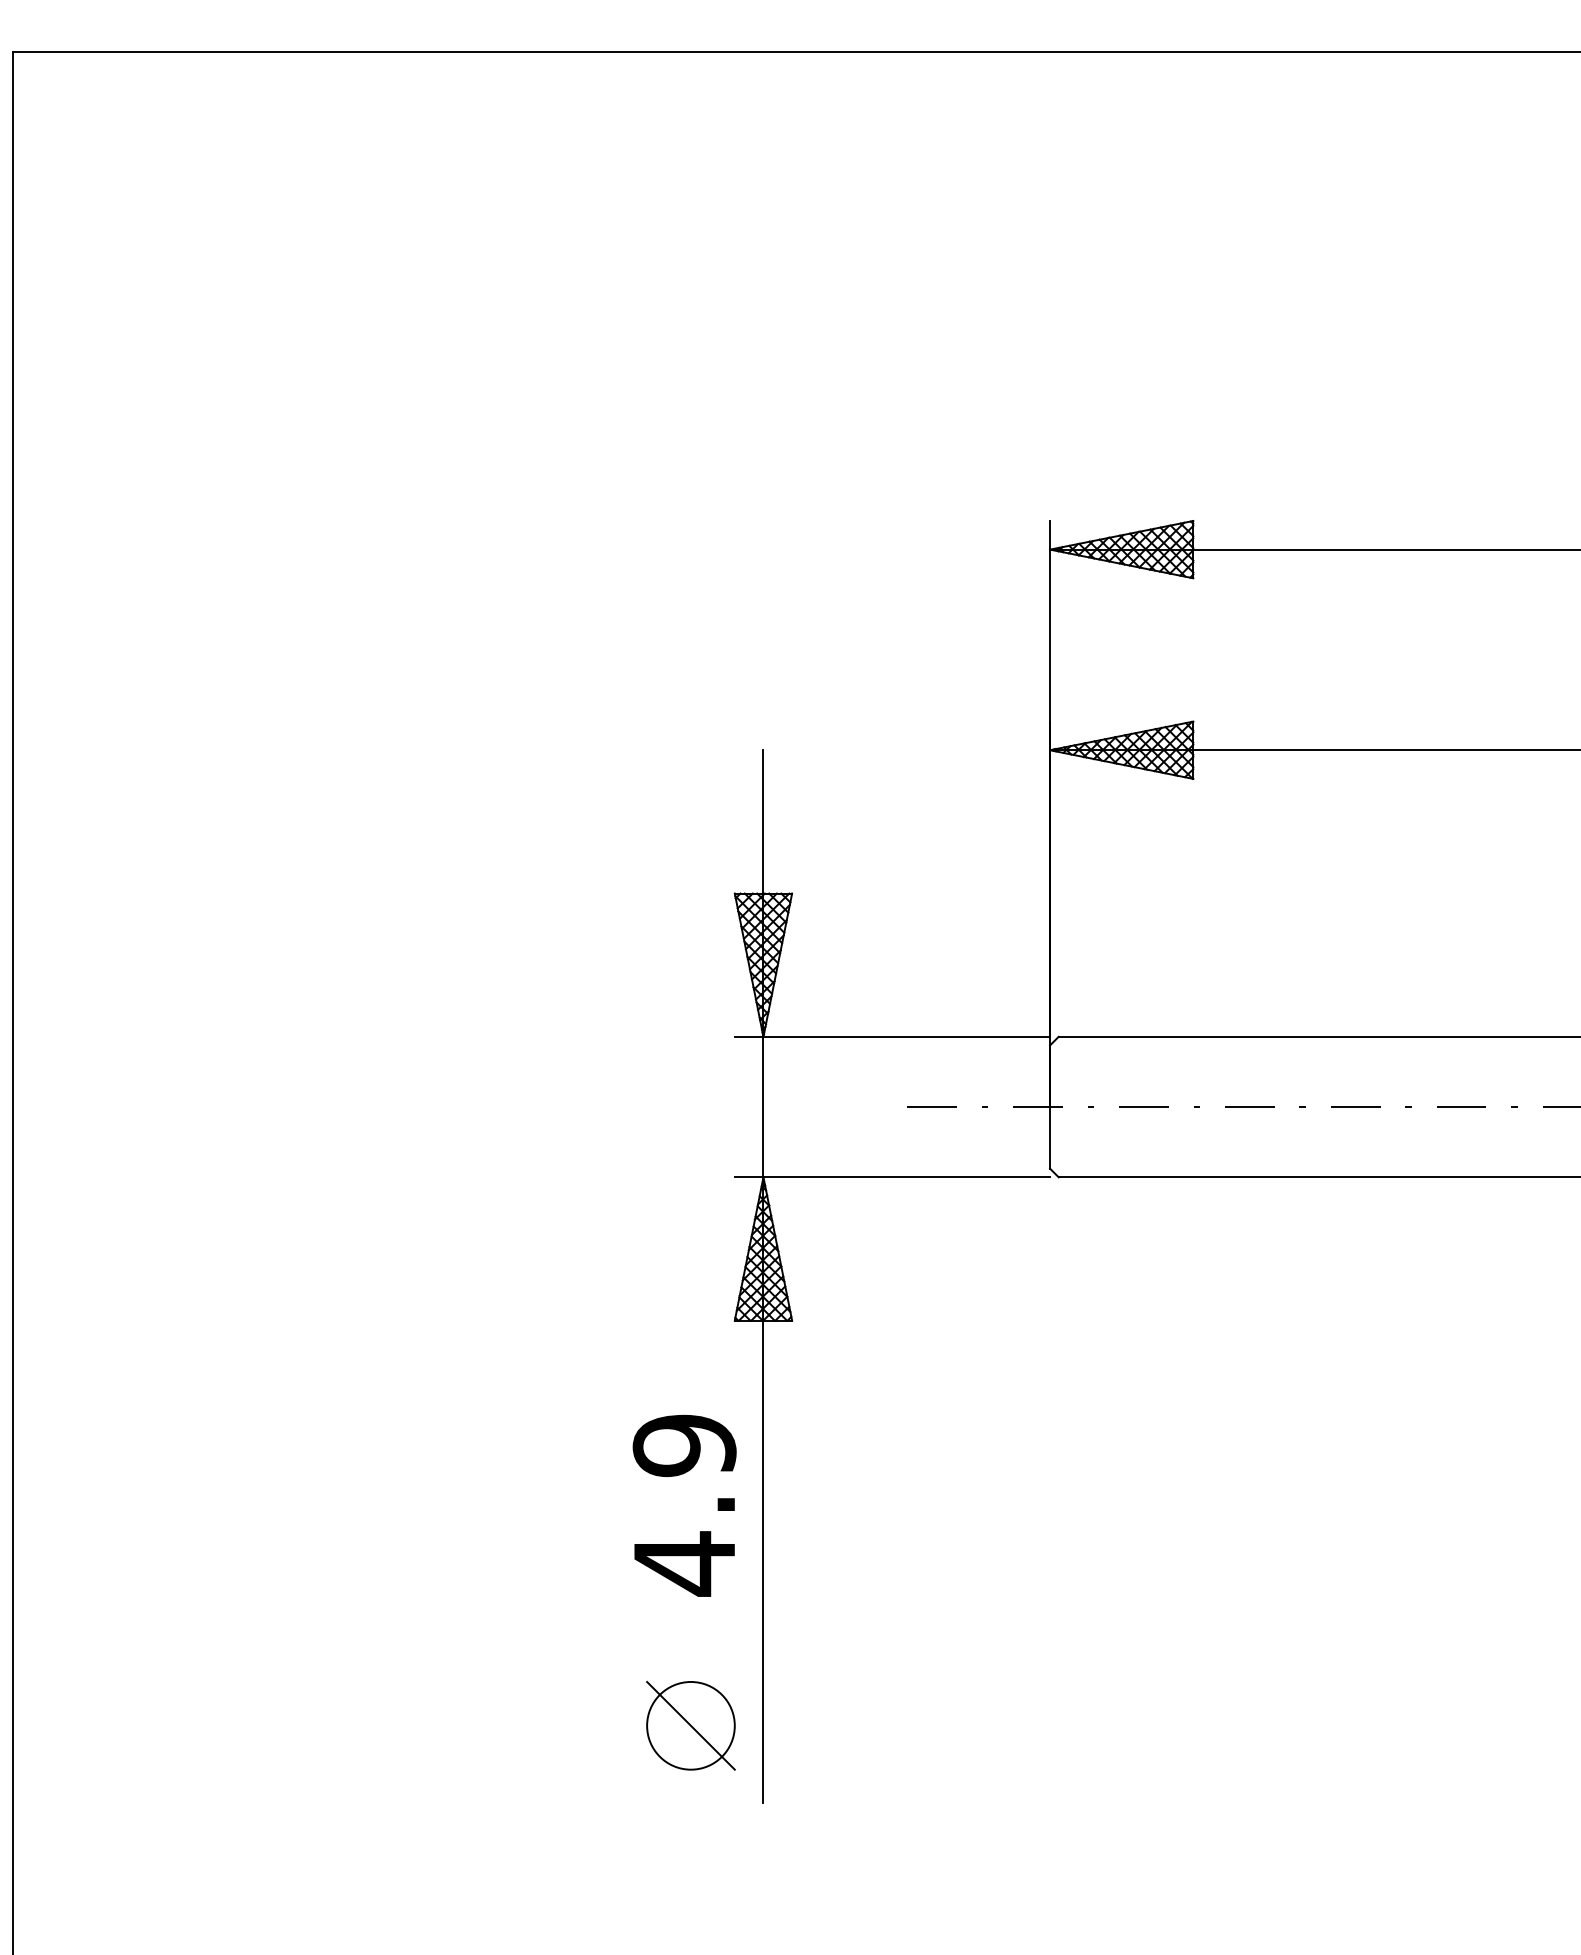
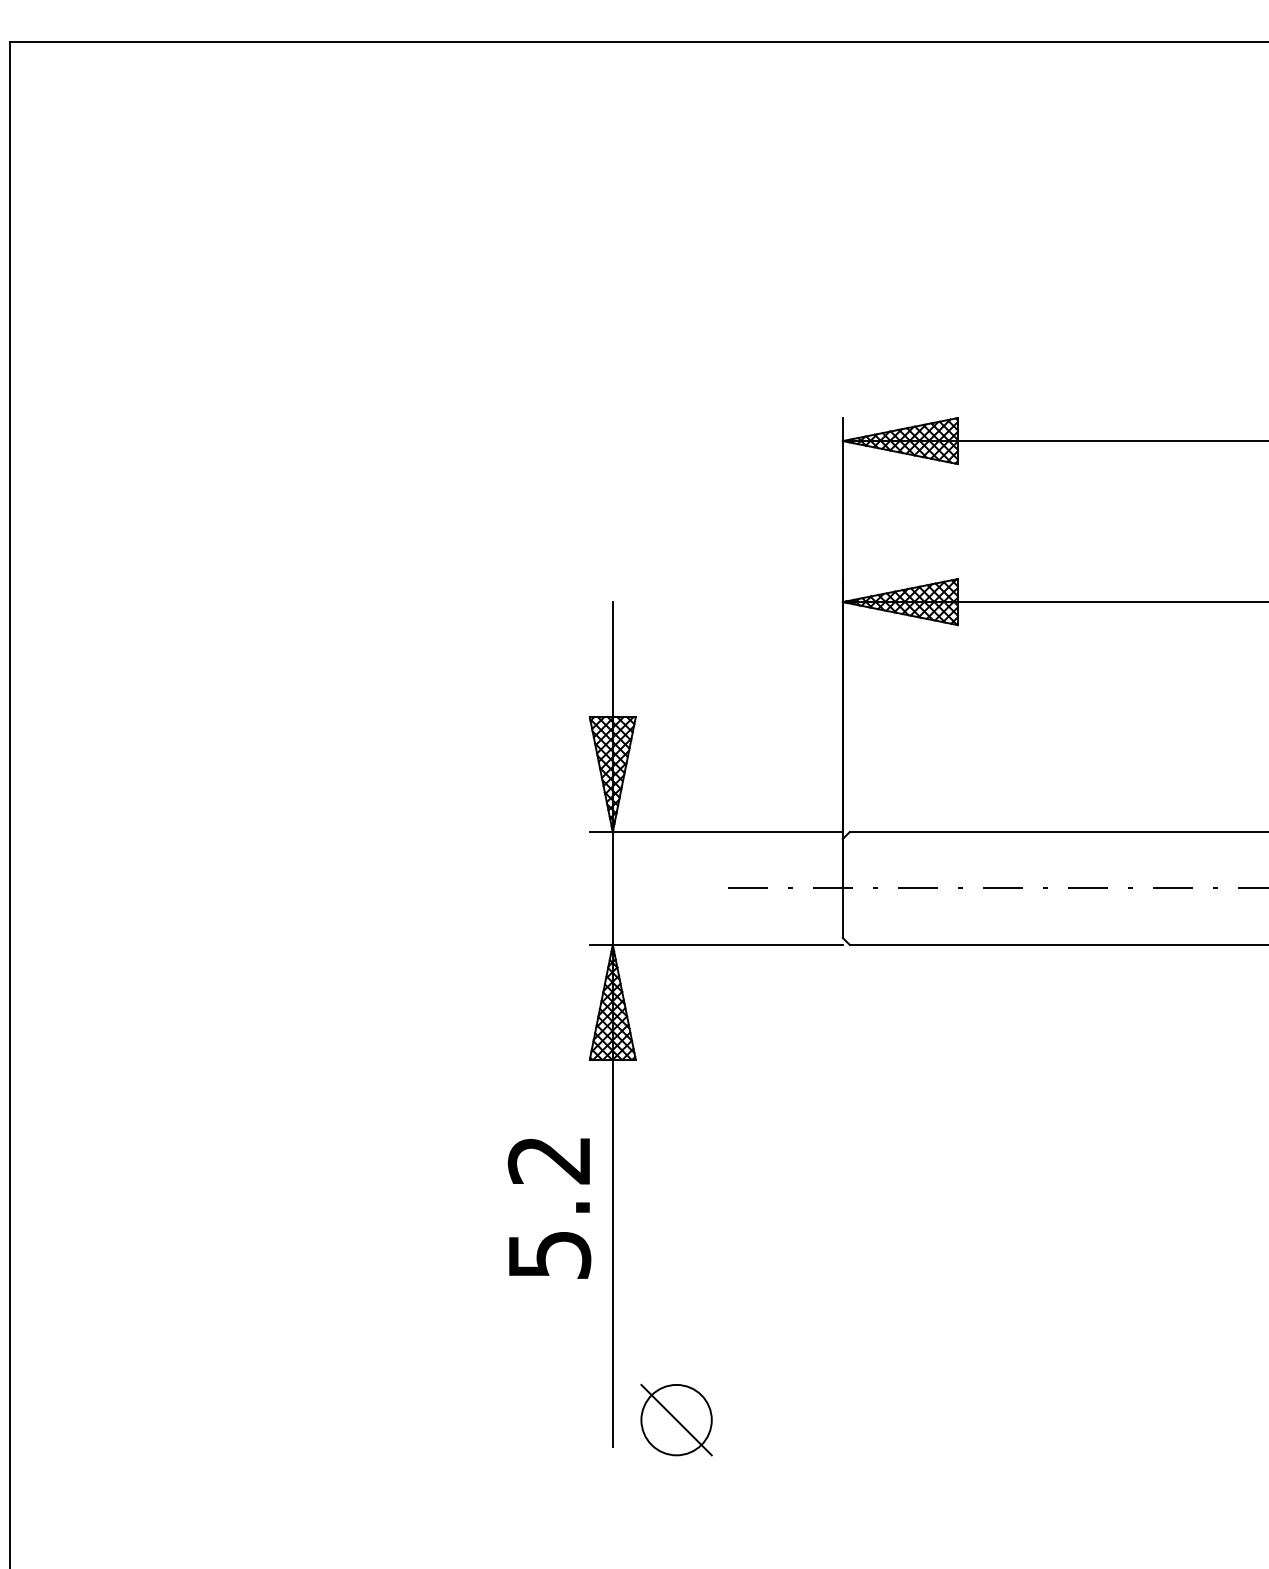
text: (684, 1505) -> (549, 1208), 4.9 -> 5.2
part: (690, 1725) -> (676, 1419), moved

